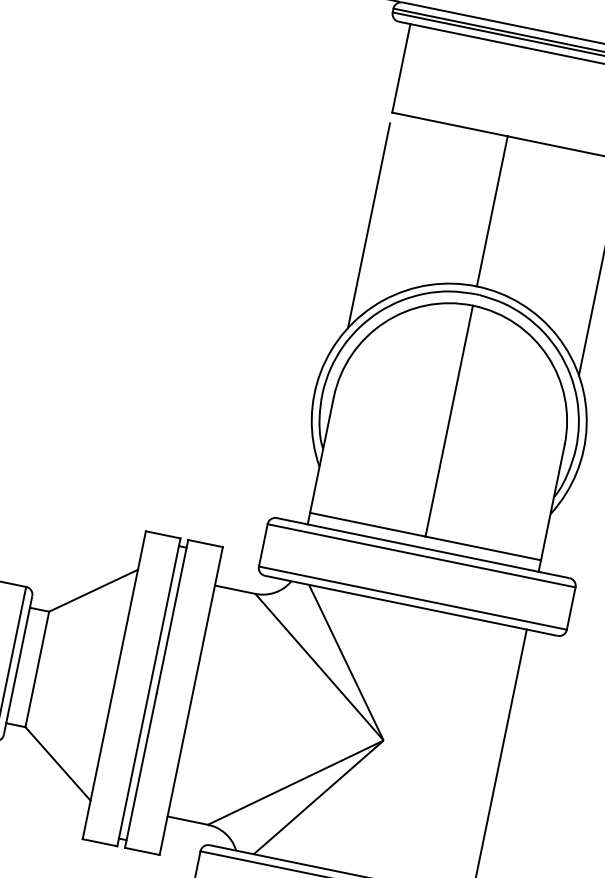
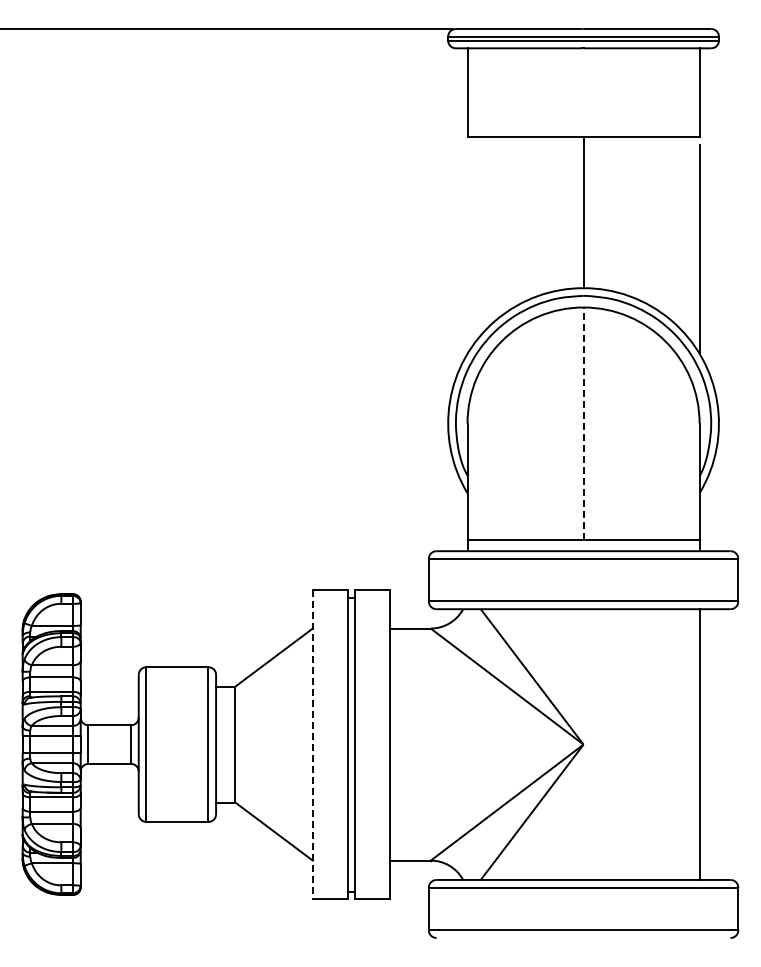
line: (369, 225) -> (467, 250), removed
line: (449, 421) -> (583, 423), solid -> dashed
line: (114, 685) -> (312, 744), solid -> dashed

